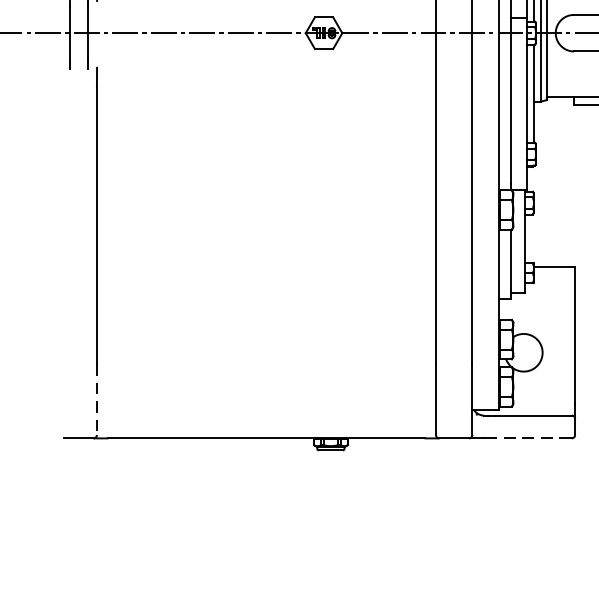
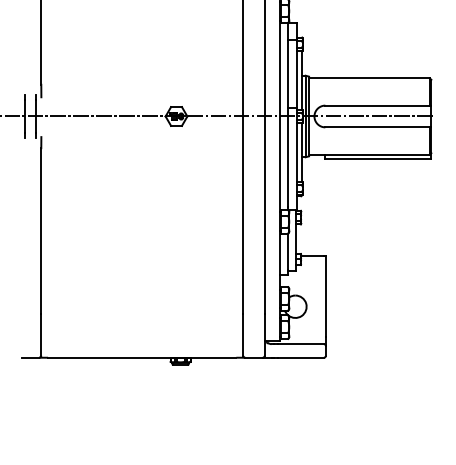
line: (97, 401) -> (41, 335), dashed -> solid
line: (532, 438) -> (300, 357), dashed -> solid

